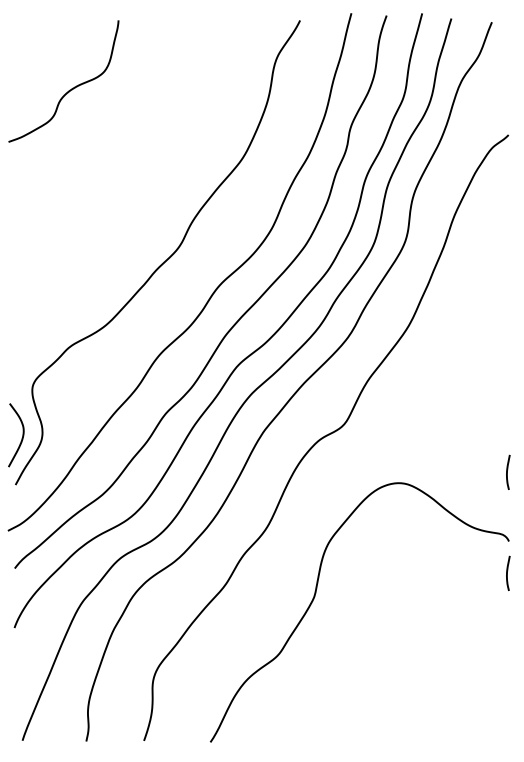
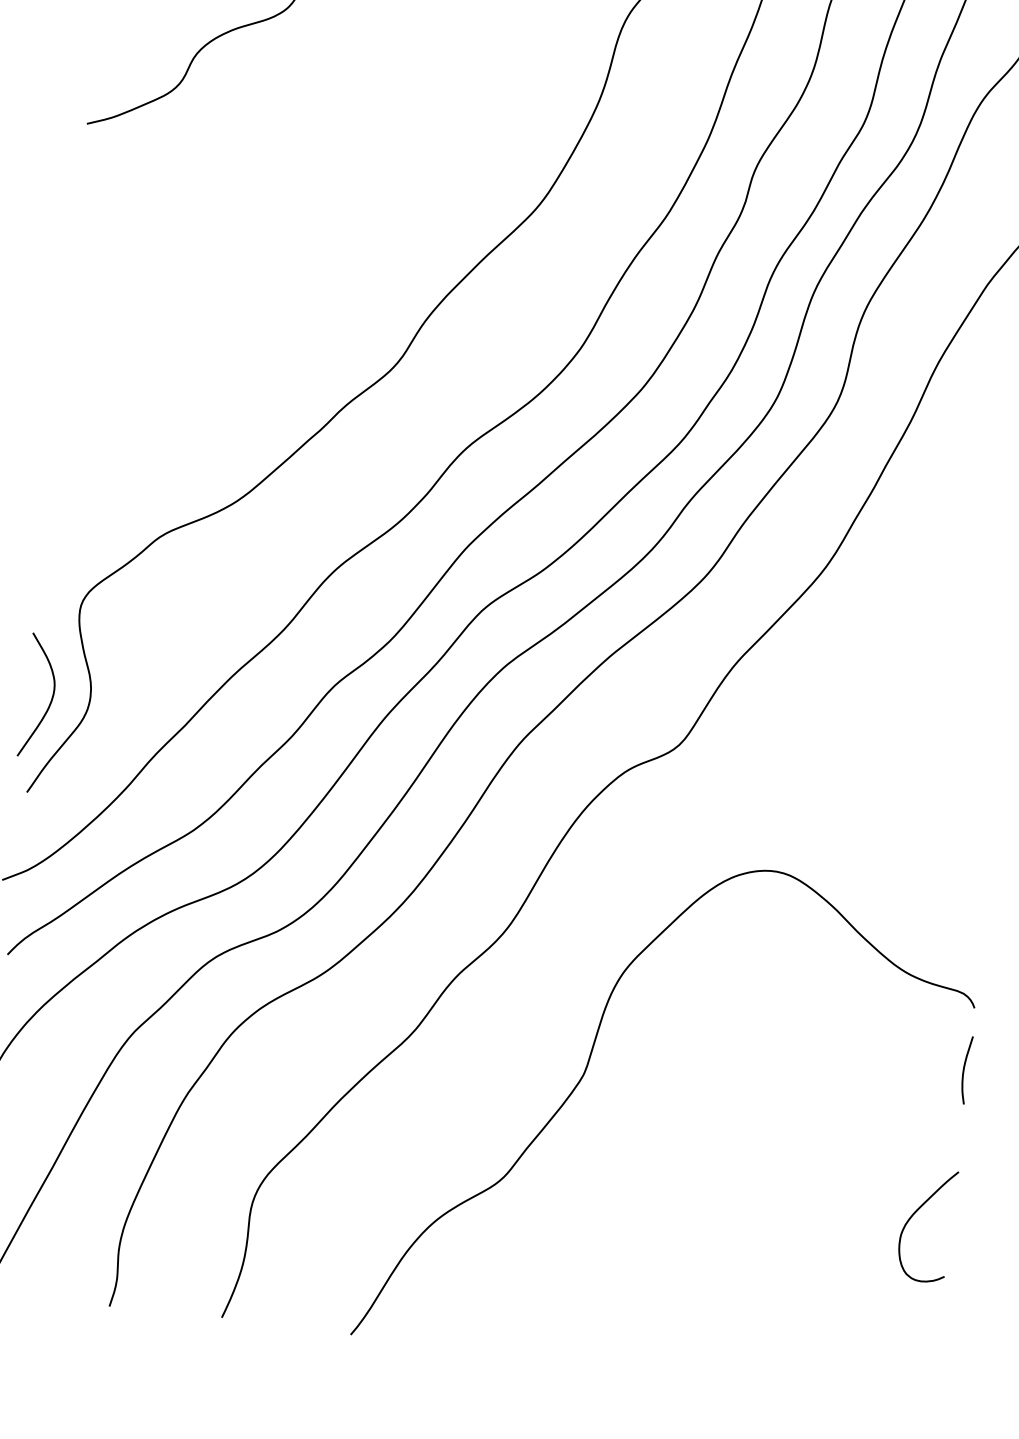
curve: (507, 471) -> (986, 871), removed
curve: (489, 651) -> (912, 1218), added

